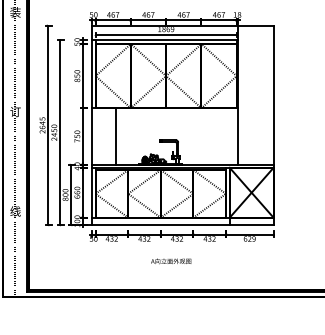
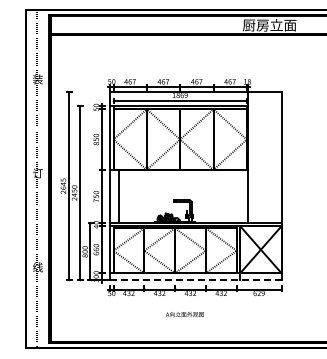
line: (116, 136) -> (119, 196), moved
line: (182, 225) -> (195, 280), solid -> dashed

